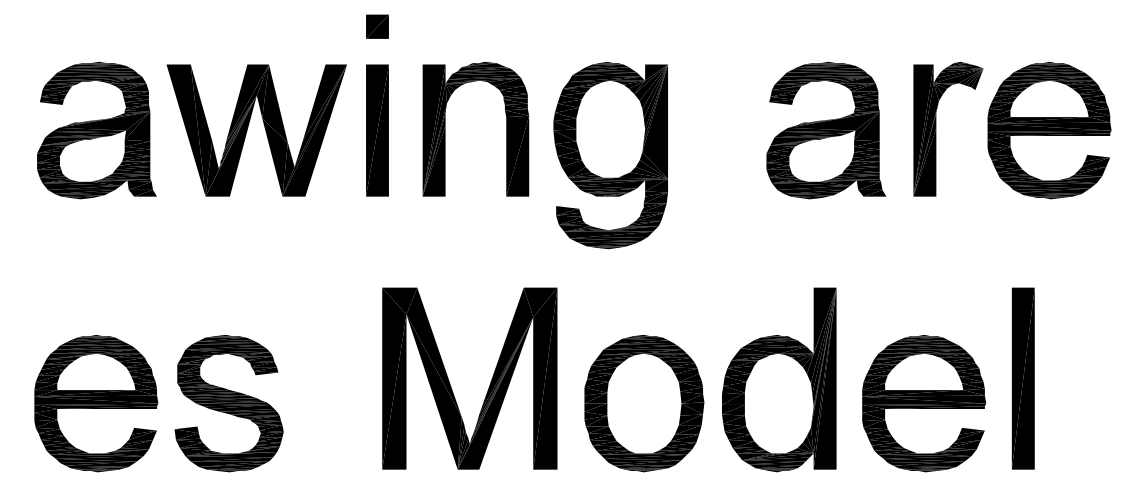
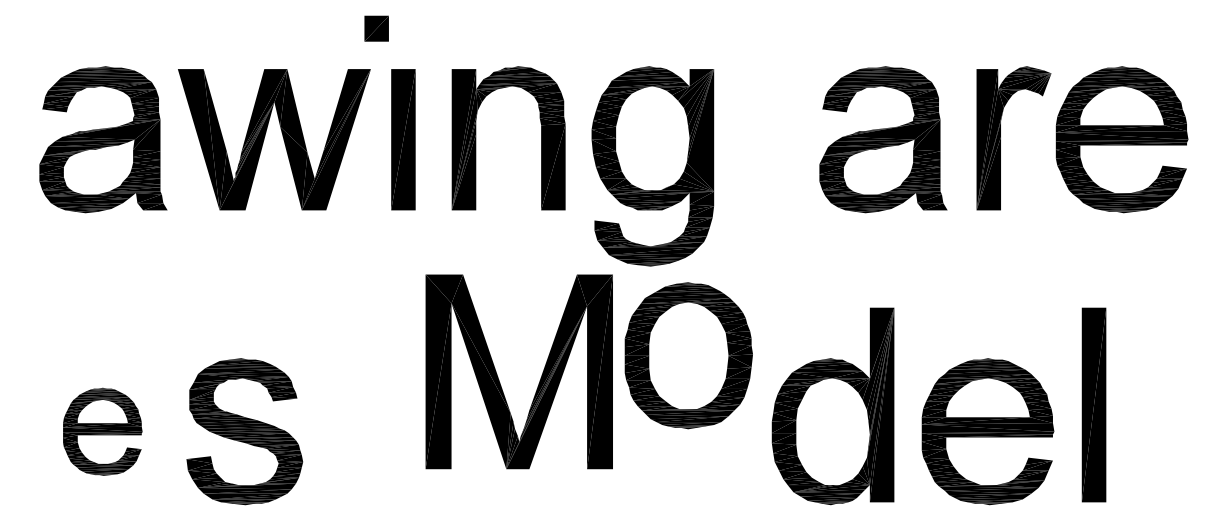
part: (377, 26) -> (376, 28), moved
part: (450, 383) -> (498, 377), moved
part: (96, 403) -> (102, 431), size x0.6
part: (644, 403) -> (688, 355), moved

